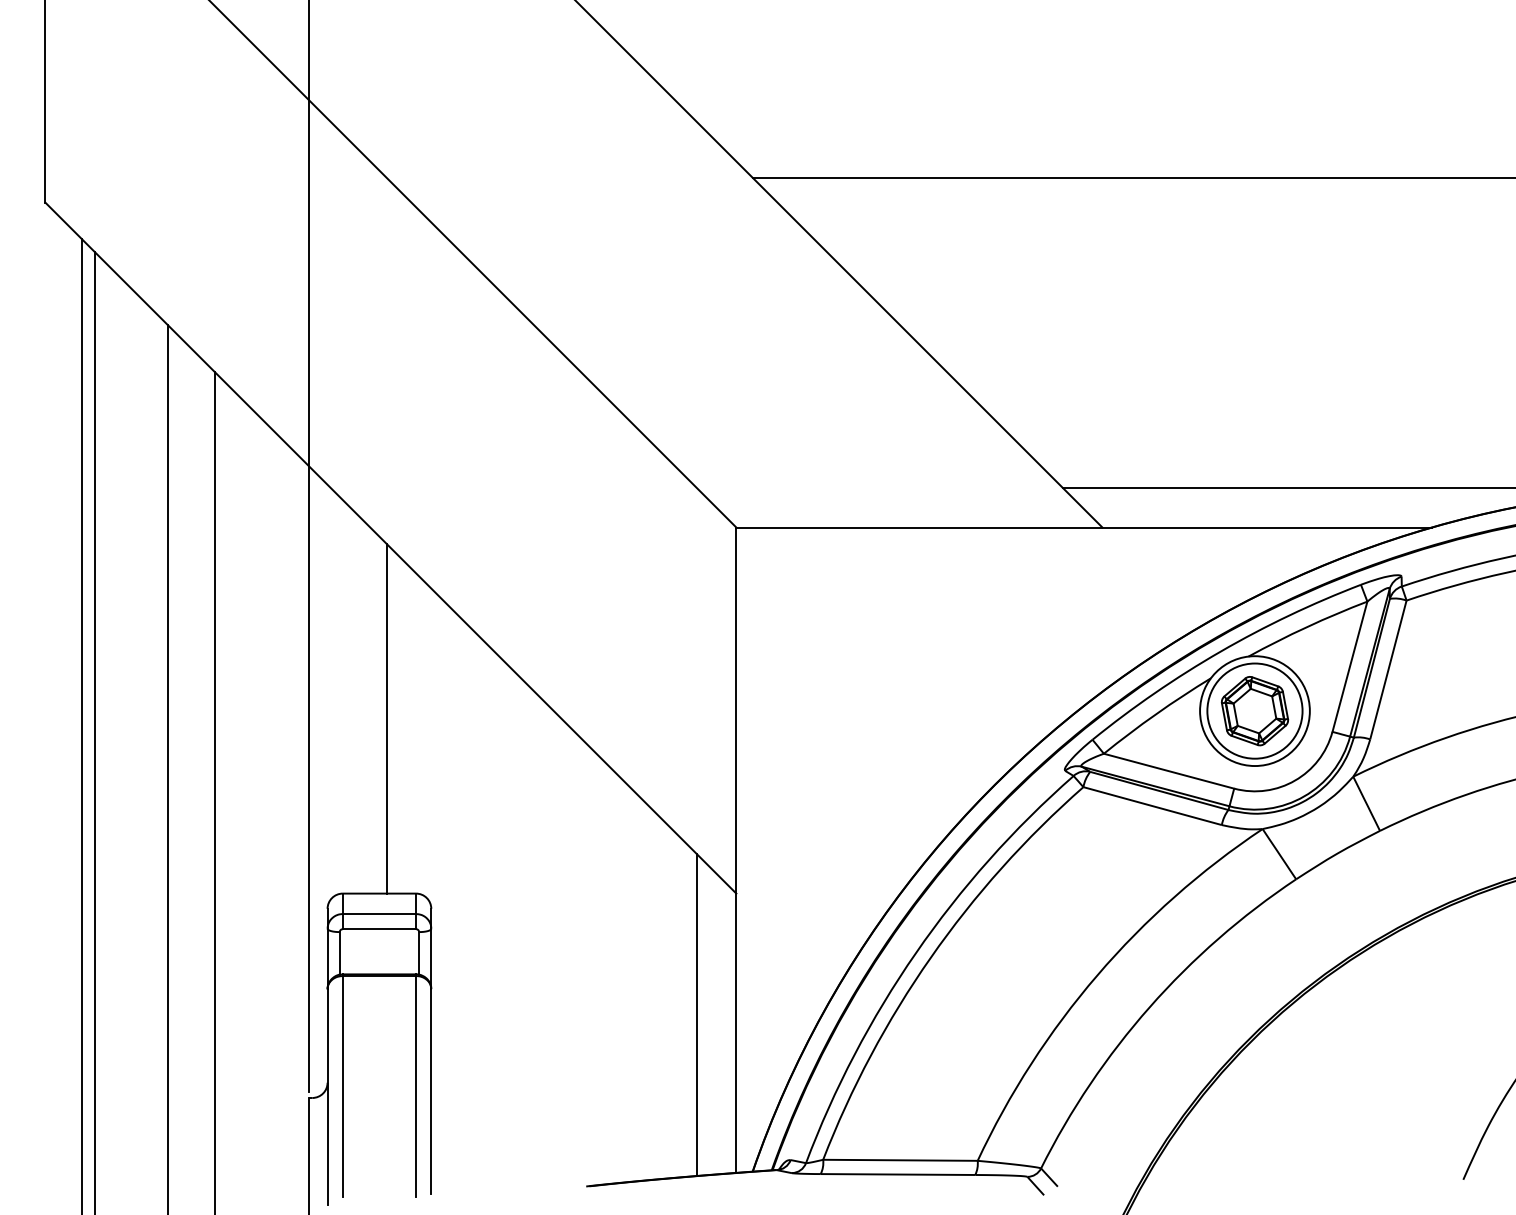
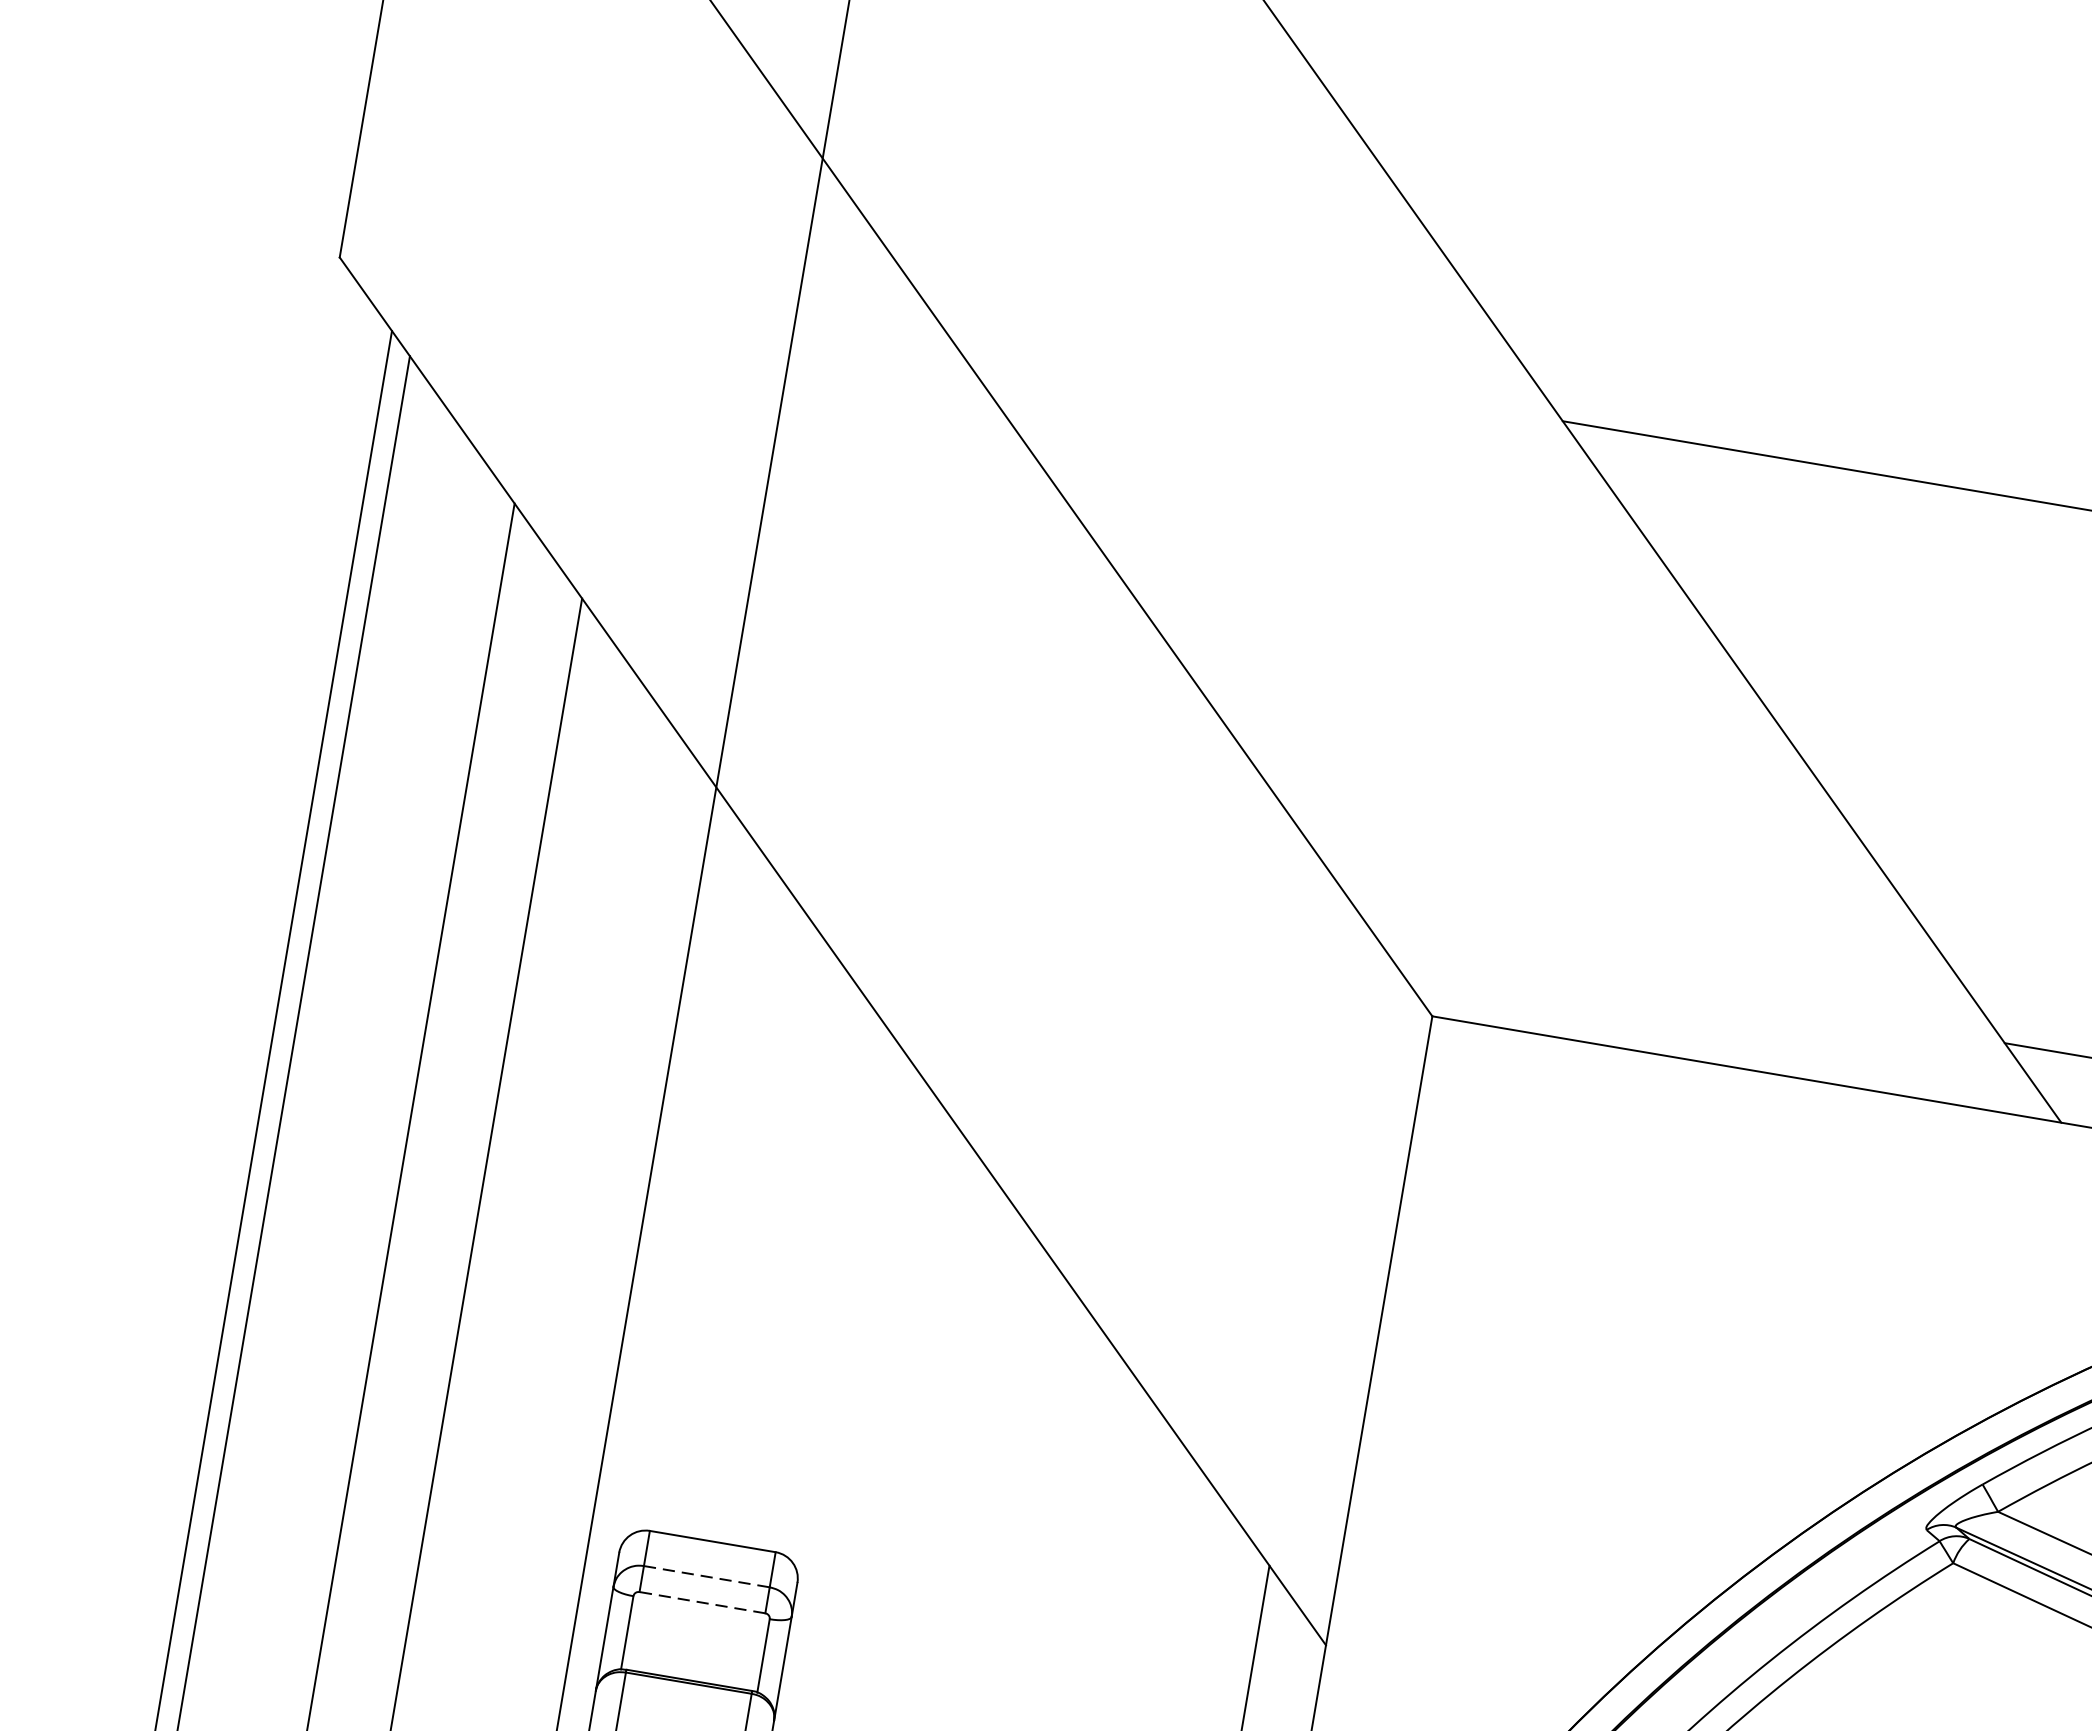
line: (387, 718) -> (777, 1243), removed
line: (379, 914) -> (706, 1577), solid -> dashed
line: (379, 929) -> (702, 1603), solid -> dashed

